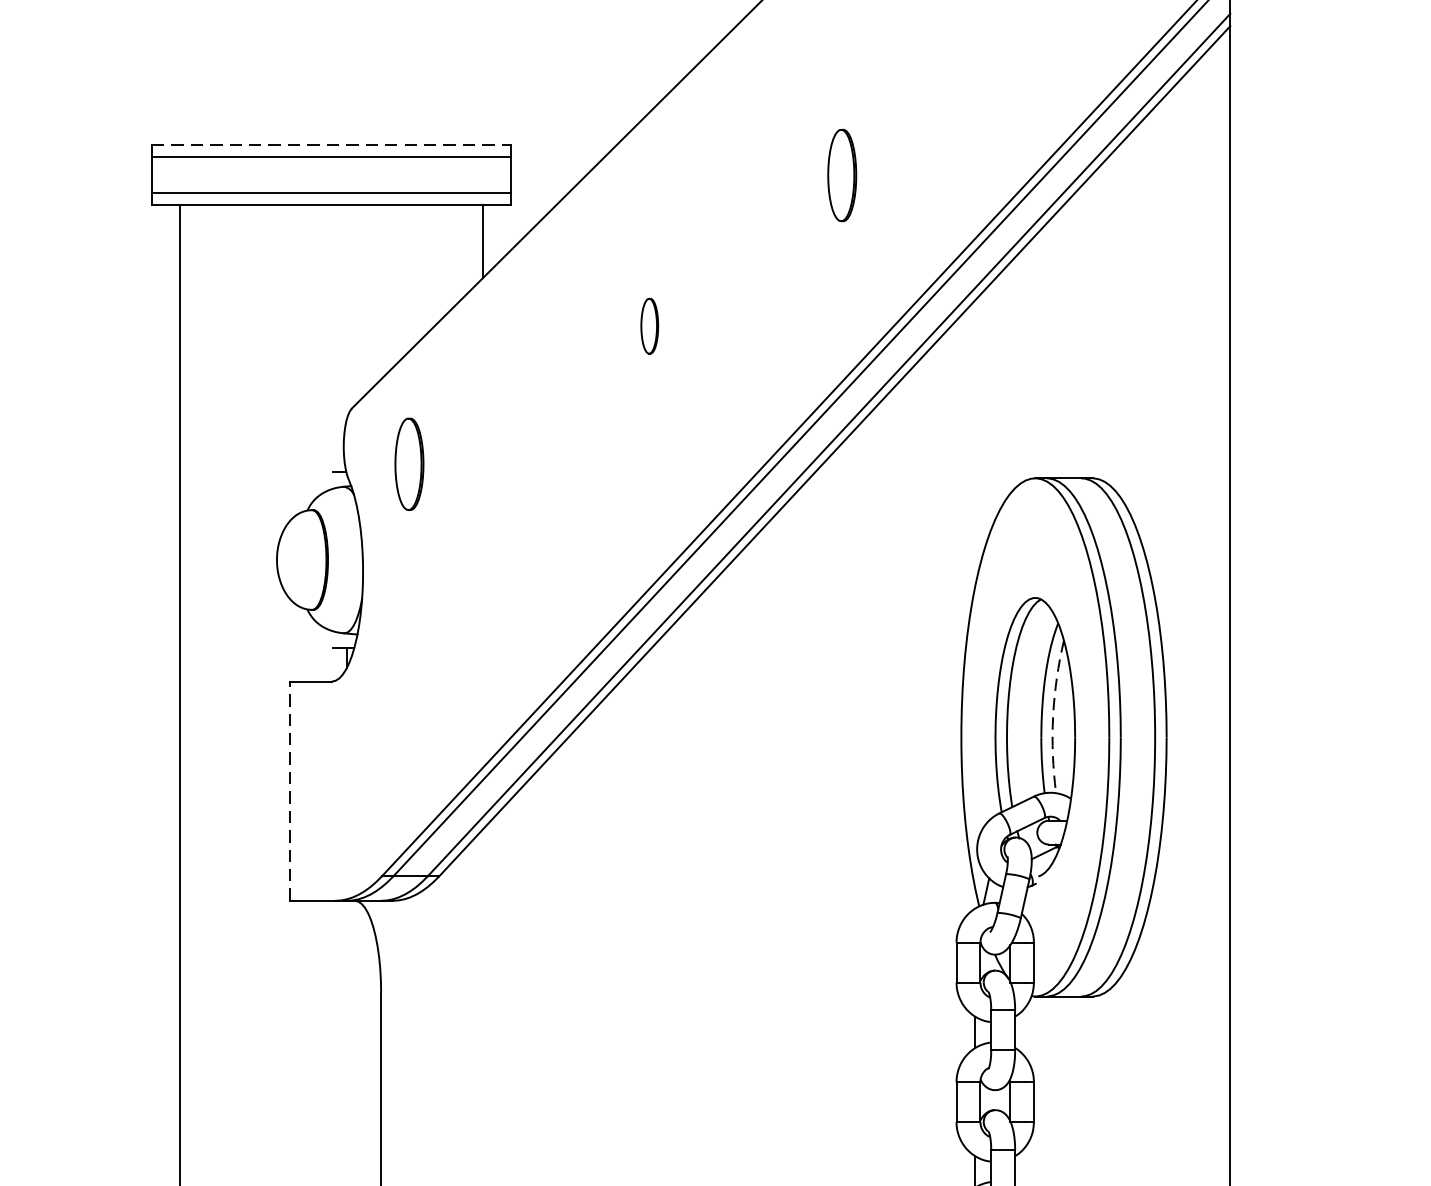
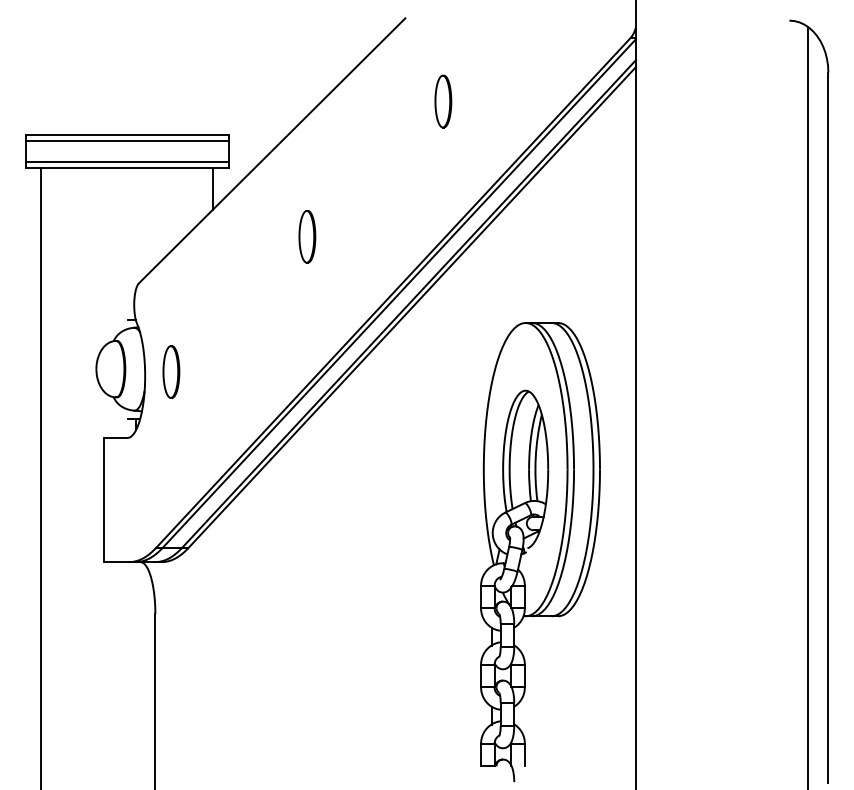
line: (331, 145) -> (127, 134), dashed -> solid
part: (842, 175) -> (443, 101), moved
part: (649, 325) -> (307, 236), size x1.67
part: (409, 463) -> (171, 371), moved
arc: (1052, 715) -> (535, 457), dashed -> solid
line: (289, 790) -> (103, 499), dashed -> solid

